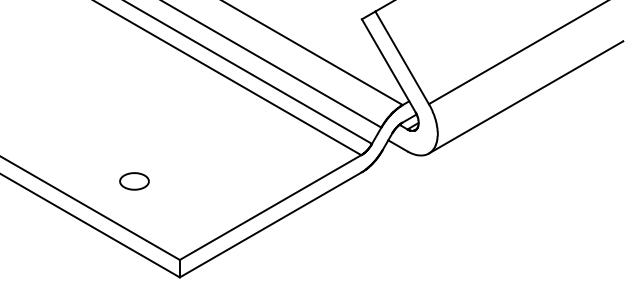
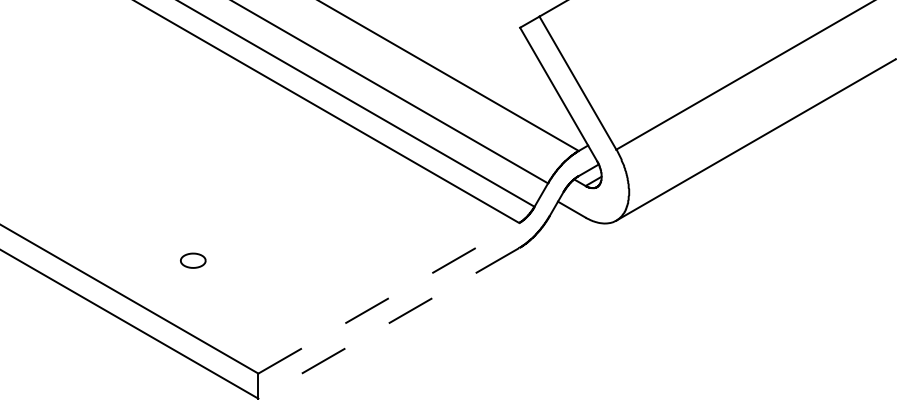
part: (134, 181) -> (193, 260), size x0.6
line: (270, 207) -> (388, 298), solid -> dashed
line: (270, 225) -> (388, 324), solid -> dashed

